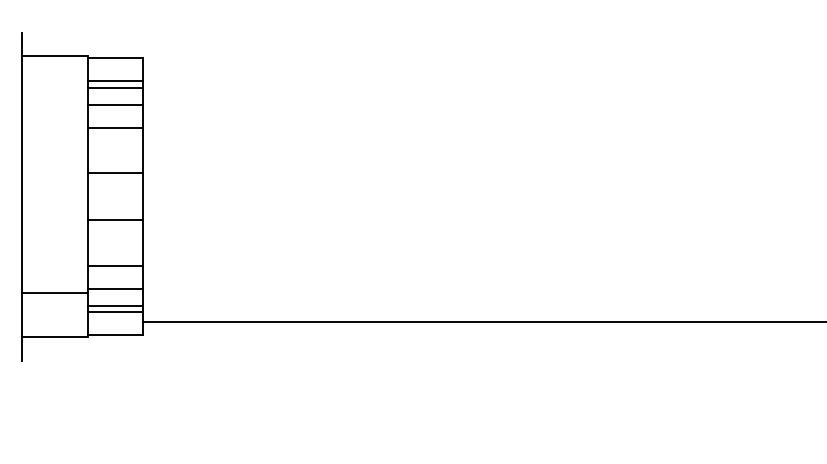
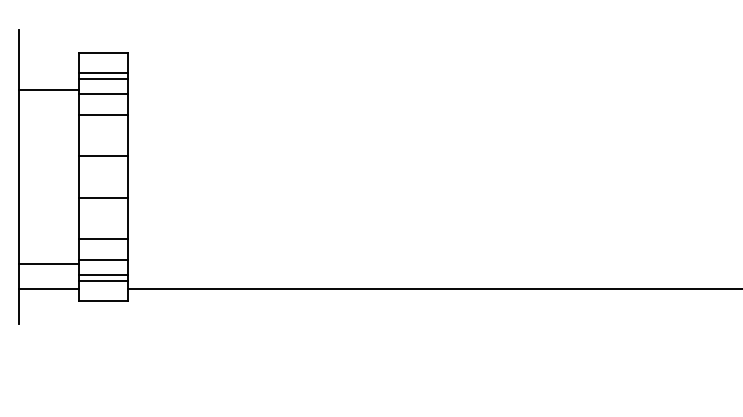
line: (55, 56) -> (49, 90), moved
line: (55, 336) -> (49, 289), moved

